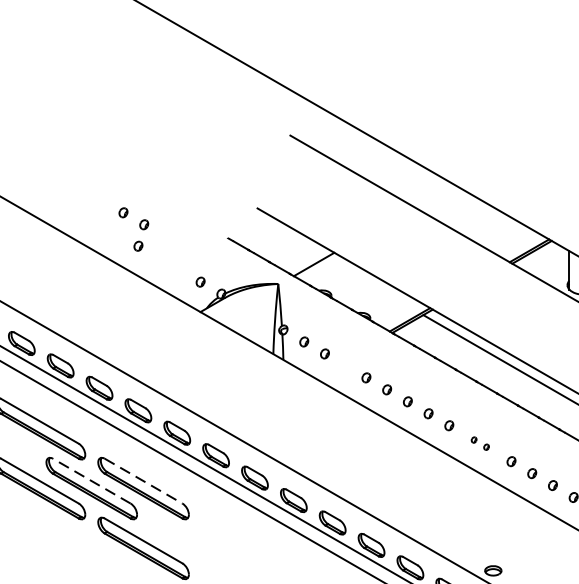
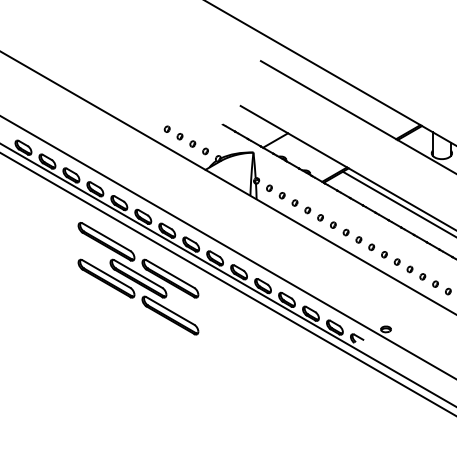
part: (133, 218) -> (186, 140), moved
part: (344, 364) -> (294, 202), added
part: (479, 442) -> (377, 250), size x1.67
line: (91, 481) -> (138, 274), dashed -> solid
line: (143, 481) -> (170, 274), dashed -> solid

